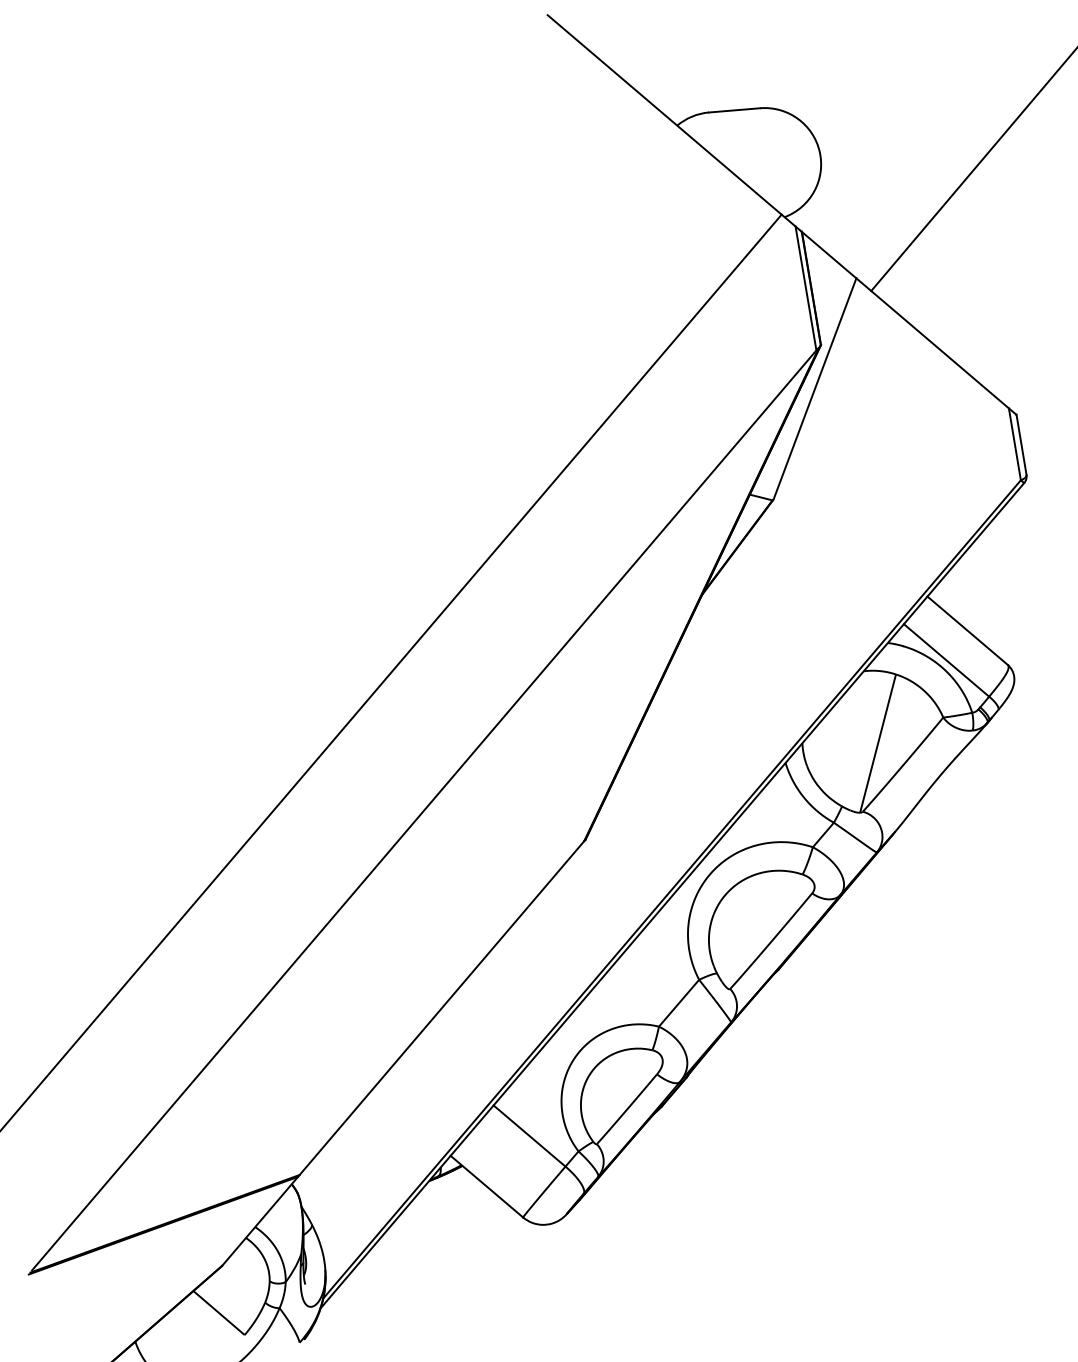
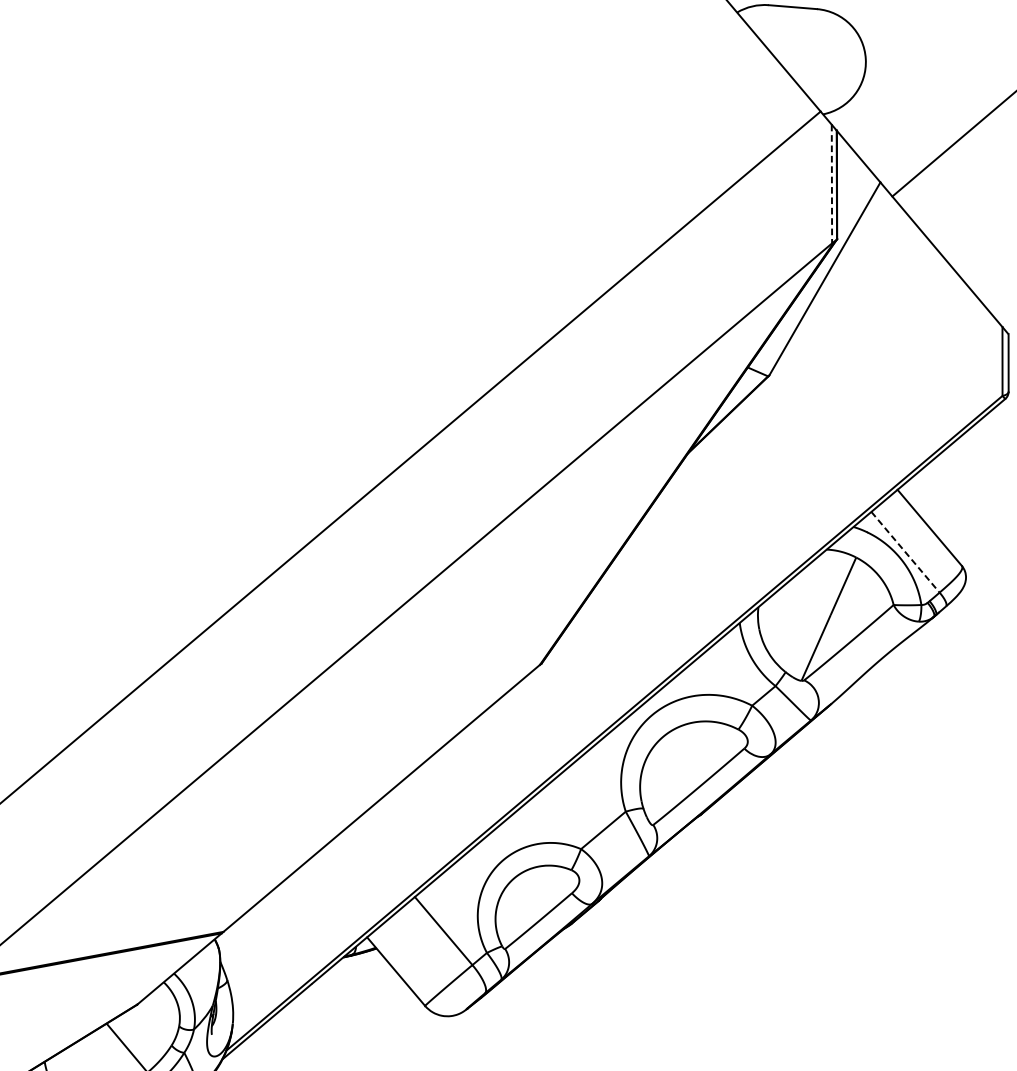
line: (805, 288) -> (831, 184), solid -> dashed
line: (946, 660) -> (905, 552), solid -> dashed

